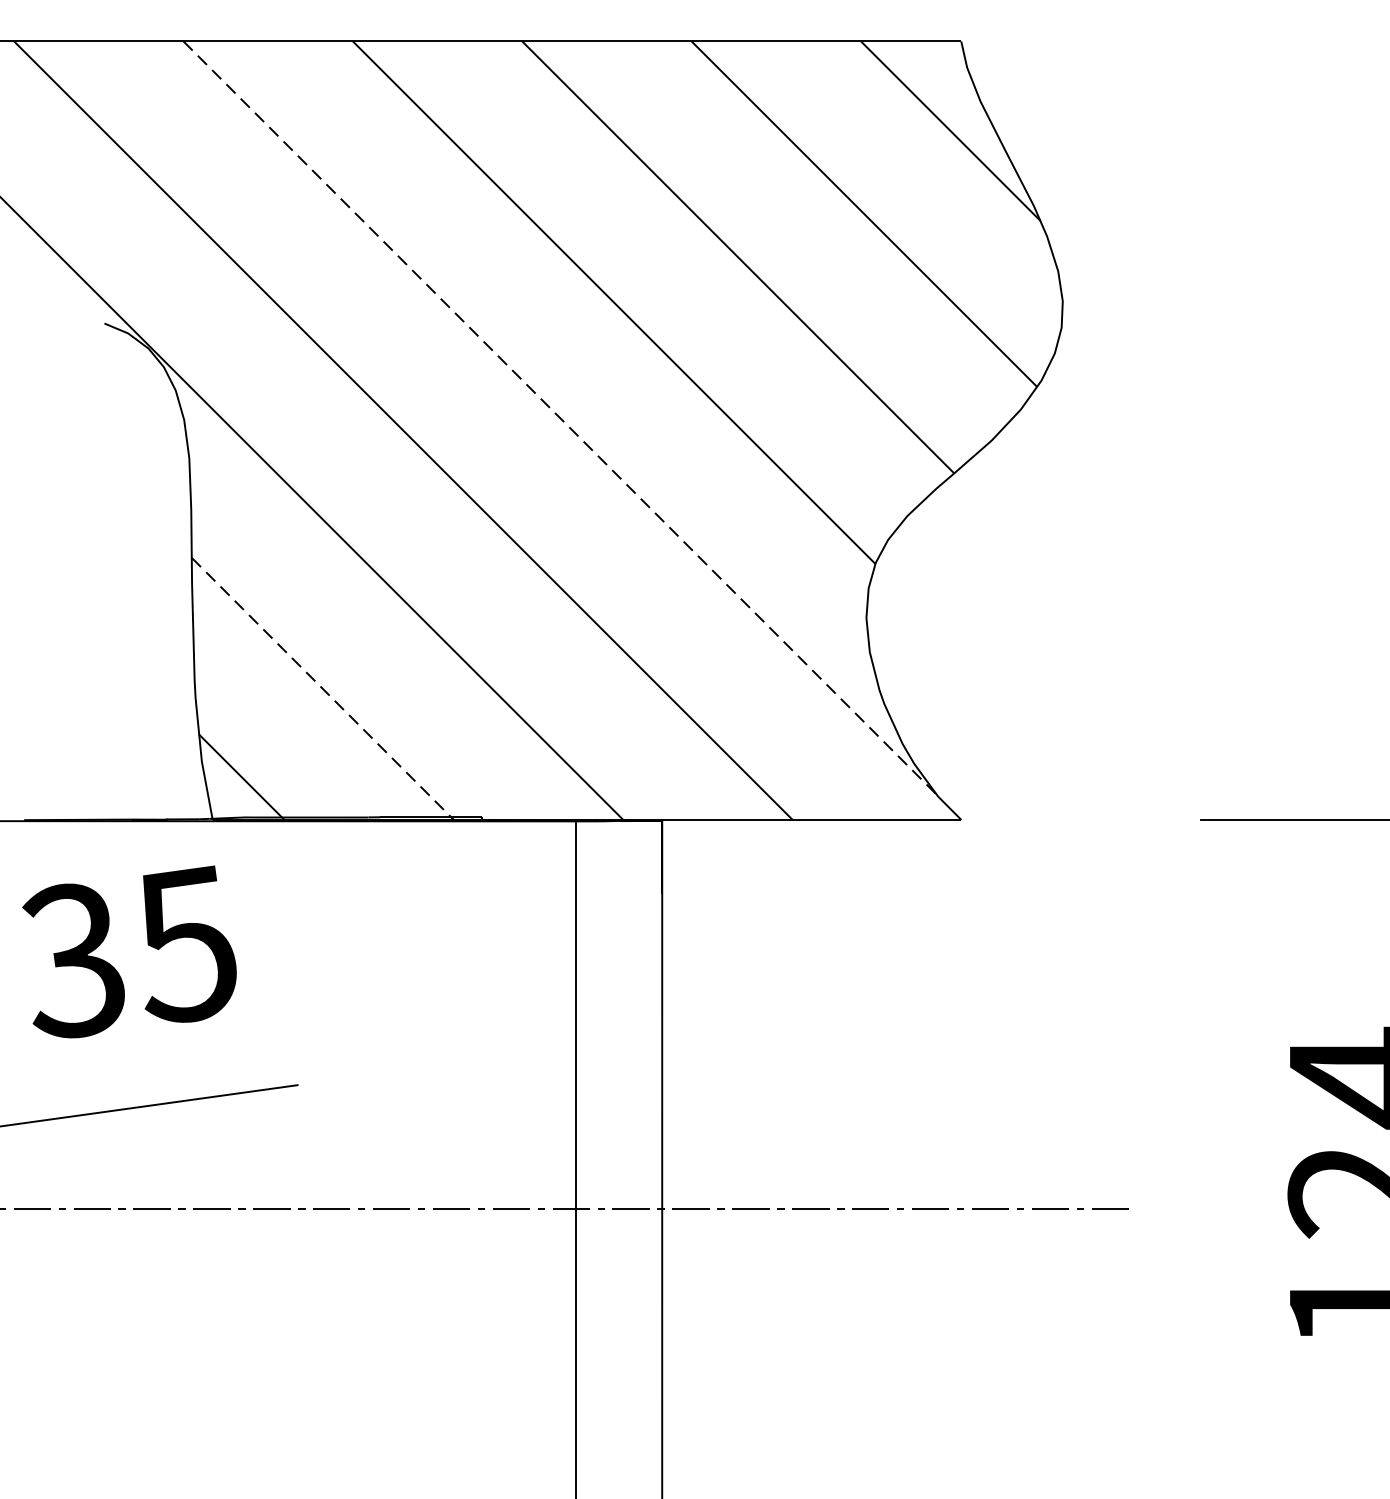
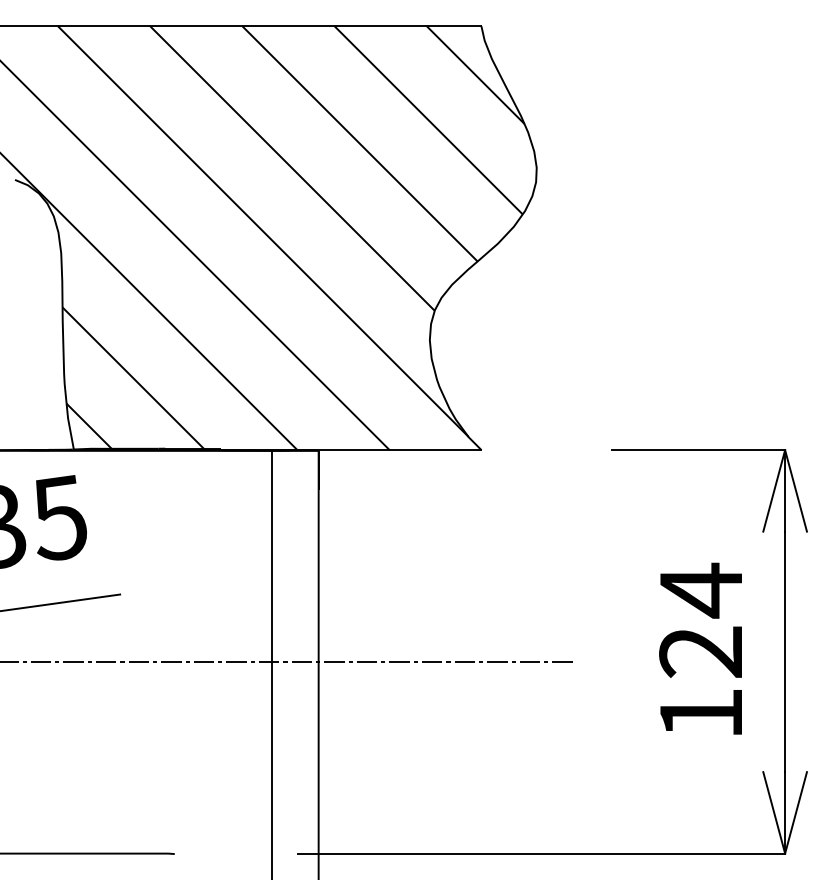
line: (560, 420) -> (263, 232), dashed -> solid
line: (322, 688) -> (133, 378), dashed -> solid

